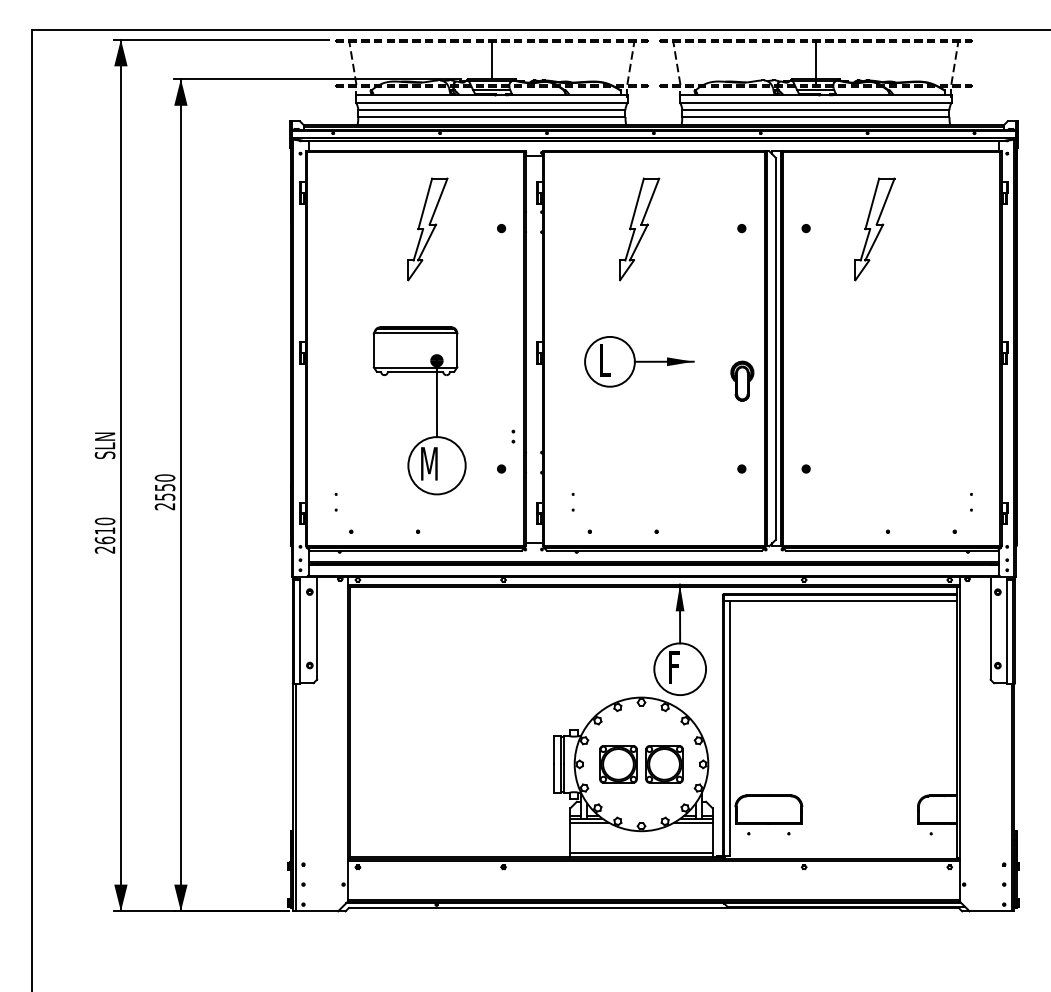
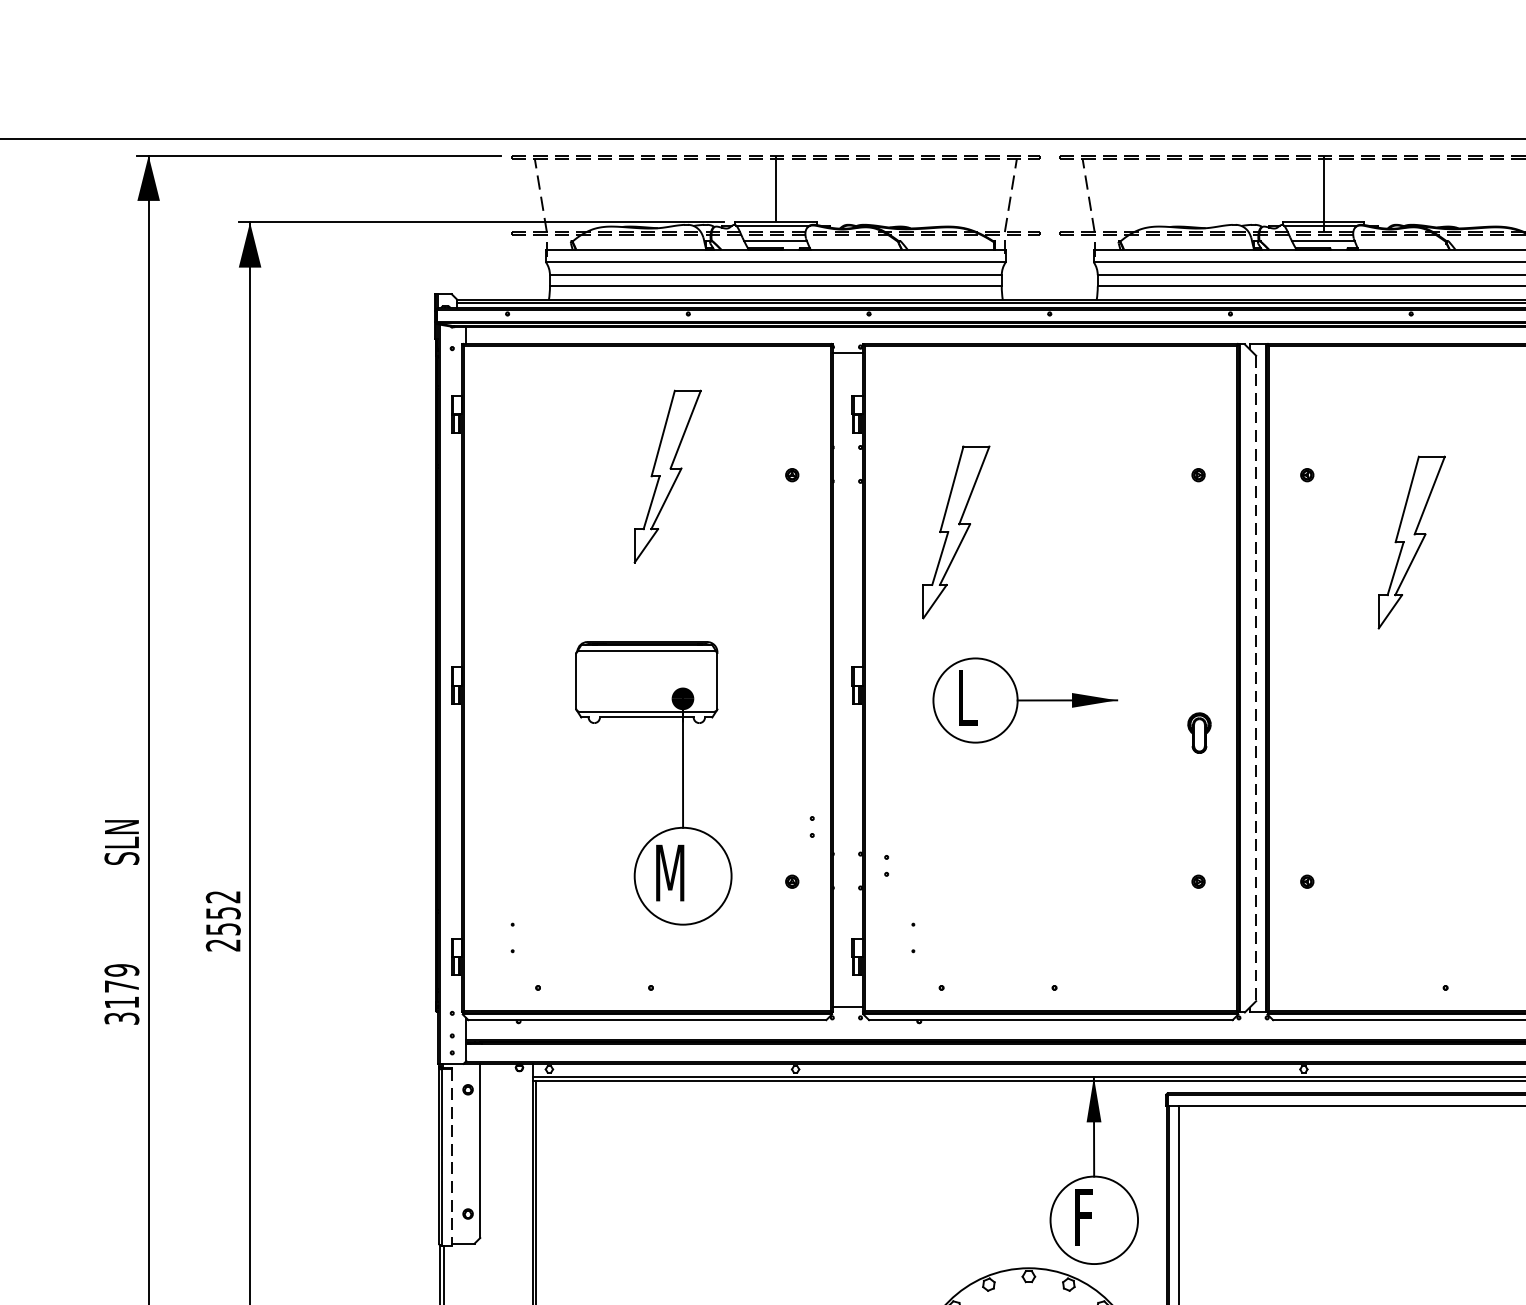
part: (639, 229) -> (956, 532), moved
part: (874, 229) -> (1410, 542), moved
line: (775, 348) -> (1255, 677), solid -> dashed
part: (742, 380) -> (1199, 732), size x0.6
part: (557, 459) -> (886, 865), added
text: (164, 477) -> (222, 896), 2550 -> 2552
text: (104, 535) -> (120, 994), 2610 -> 3179
line: (300, 632) -> (452, 1158), solid -> dashed

